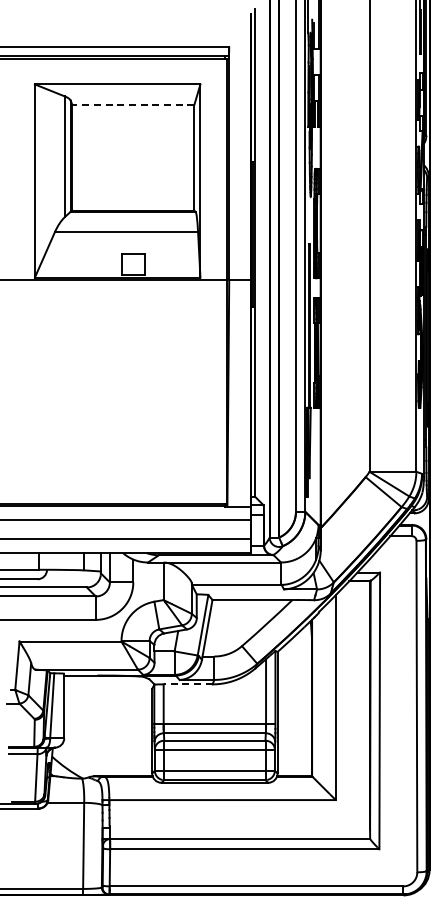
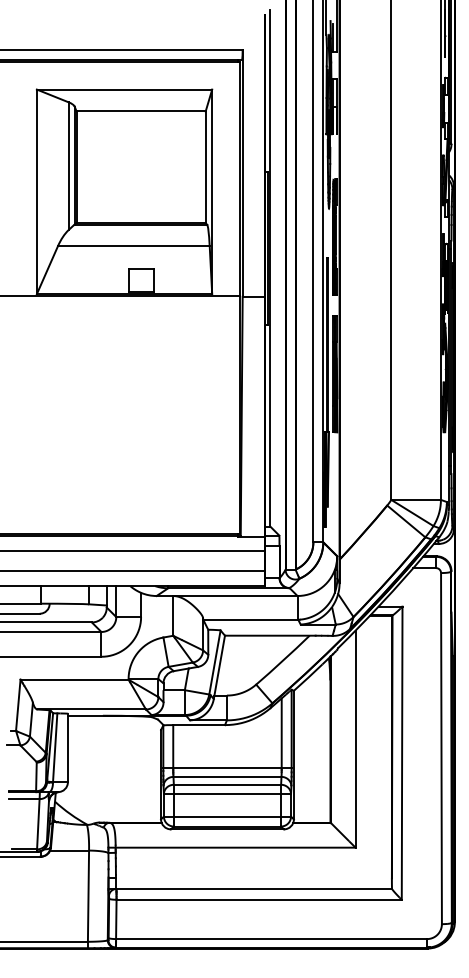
line: (133, 105) -> (141, 111), dashed -> solid
line: (187, 684) -> (198, 725), dashed -> solid

